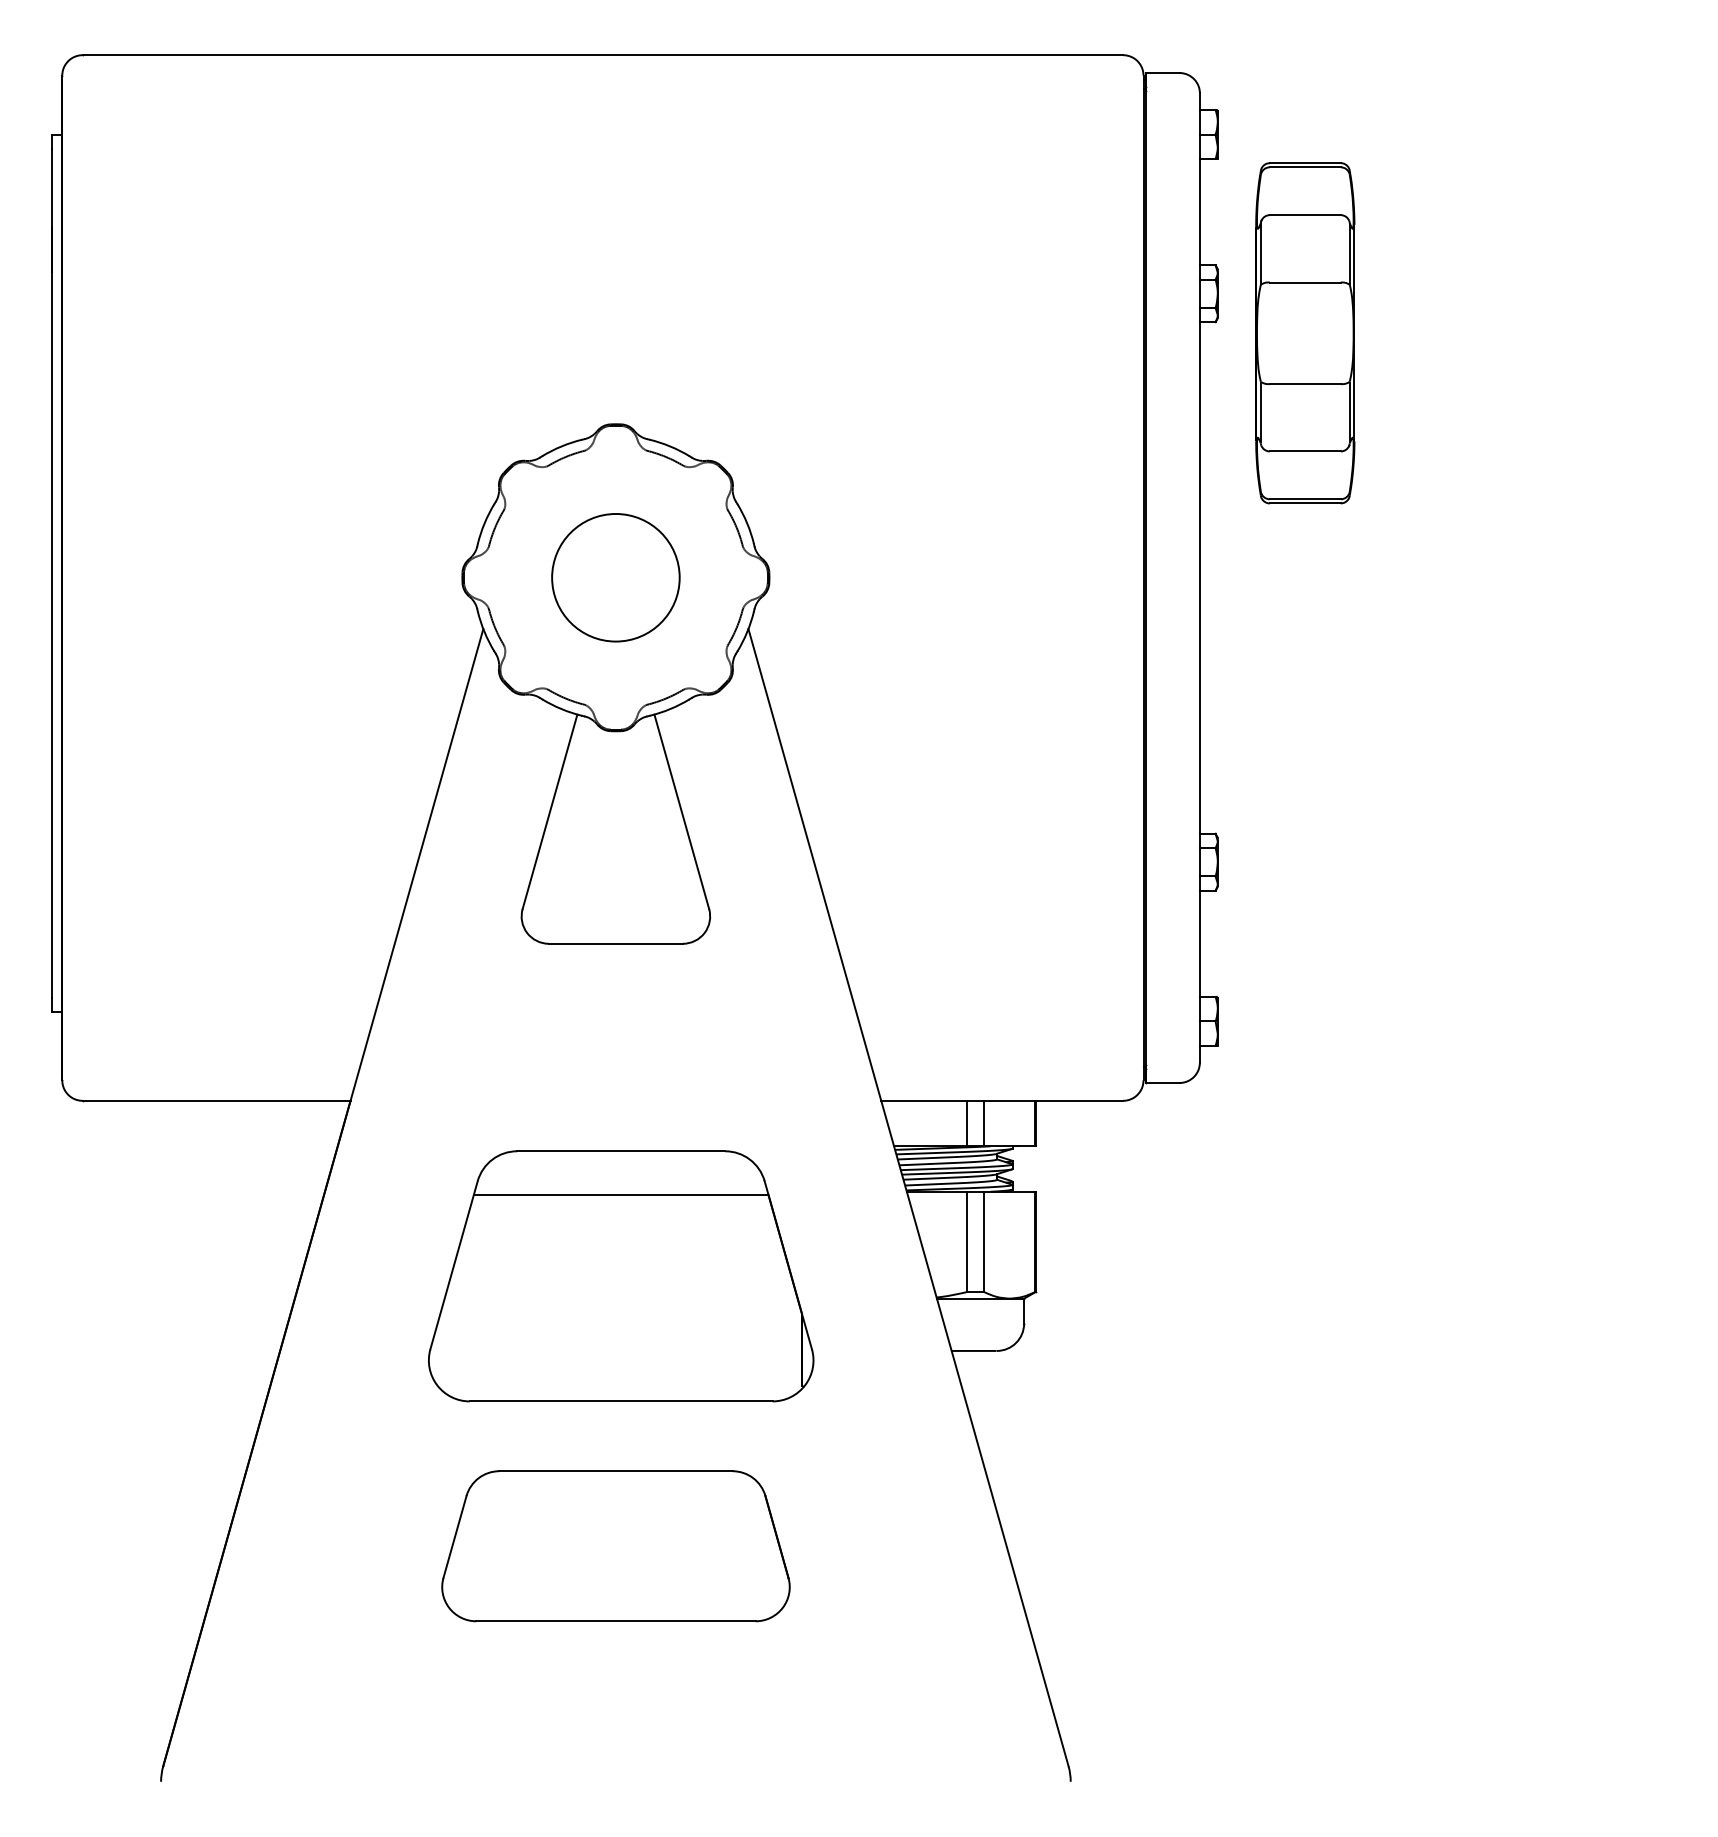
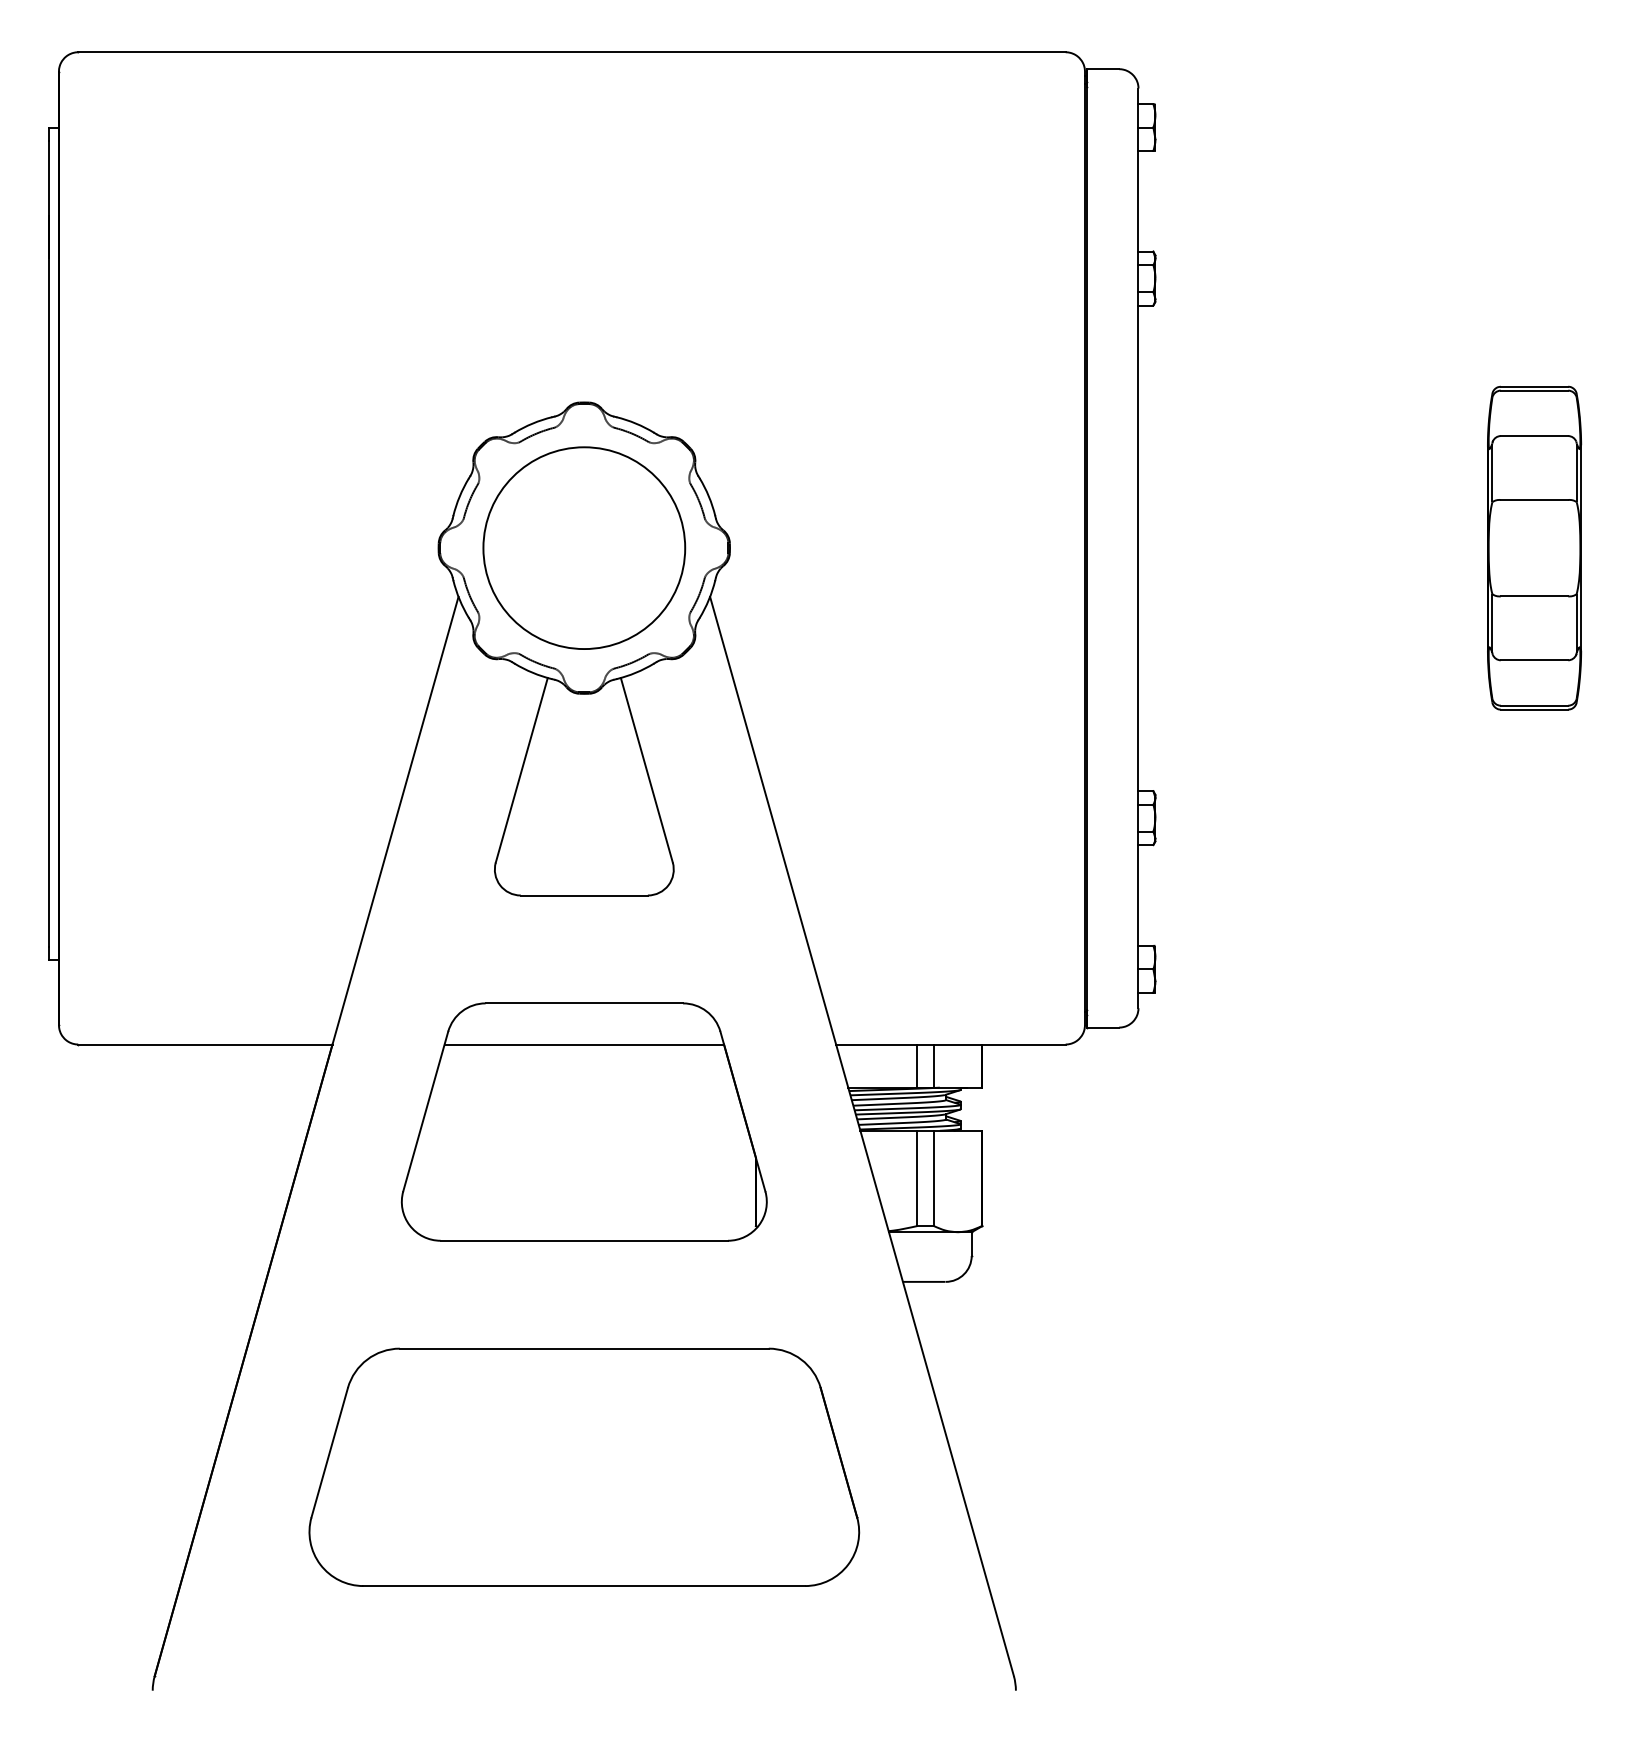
part: (1305, 332) -> (1534, 547), moved
circle: (616, 578) -> (584, 548), size x1.67
part: (620, 1275) -> (583, 1121), moved
part: (616, 1545) -> (584, 1466), size x1.67

